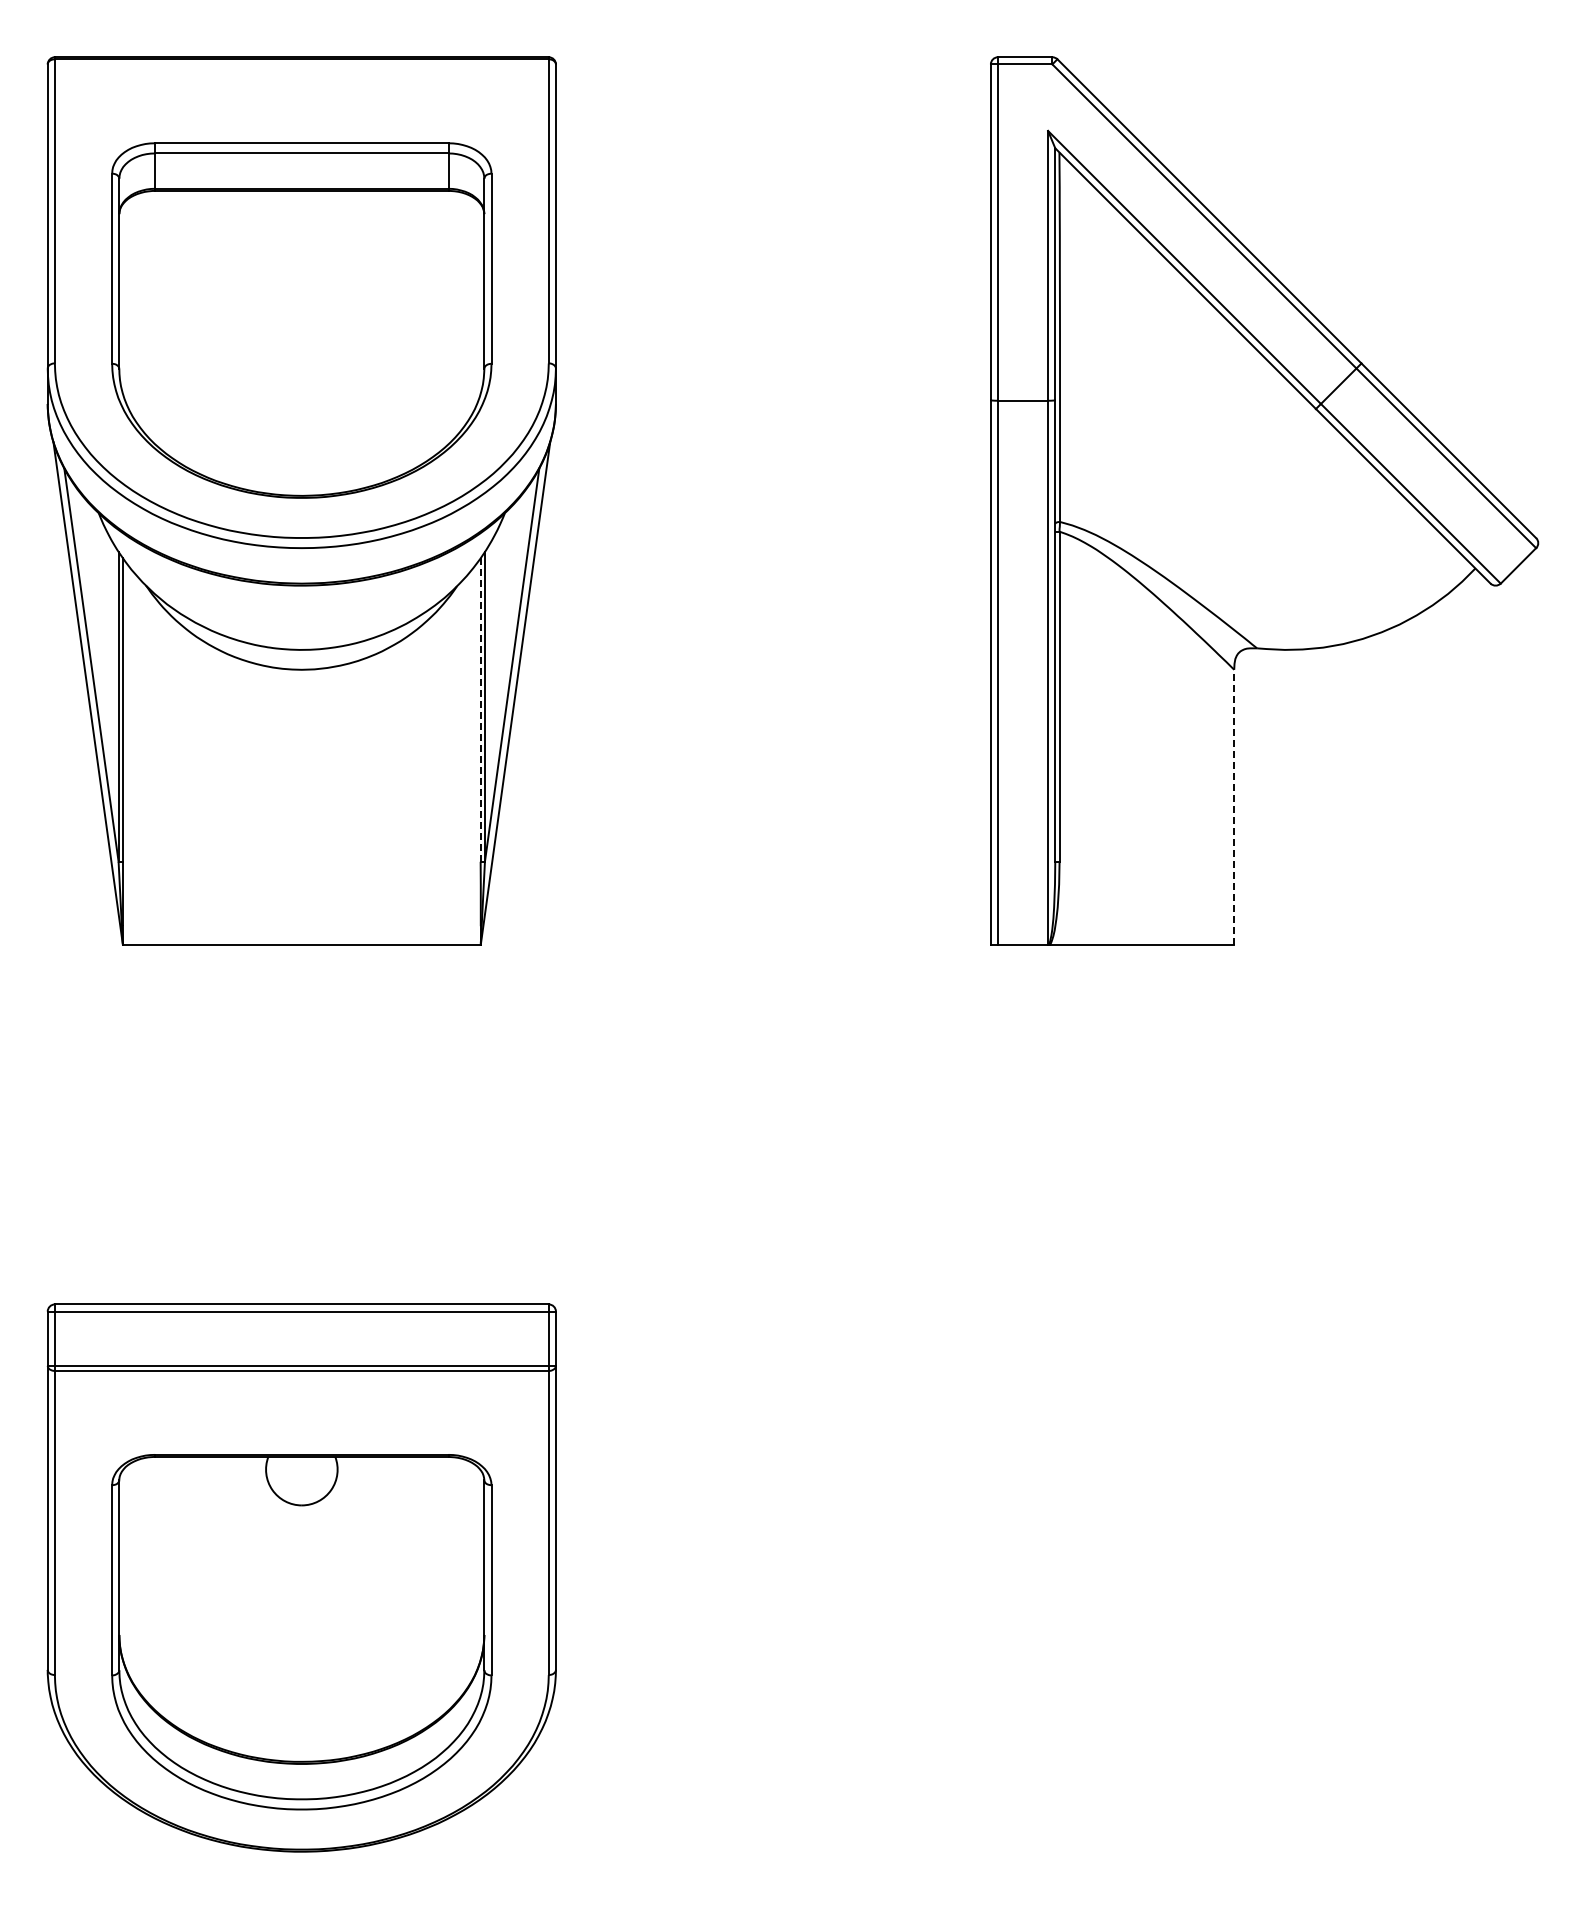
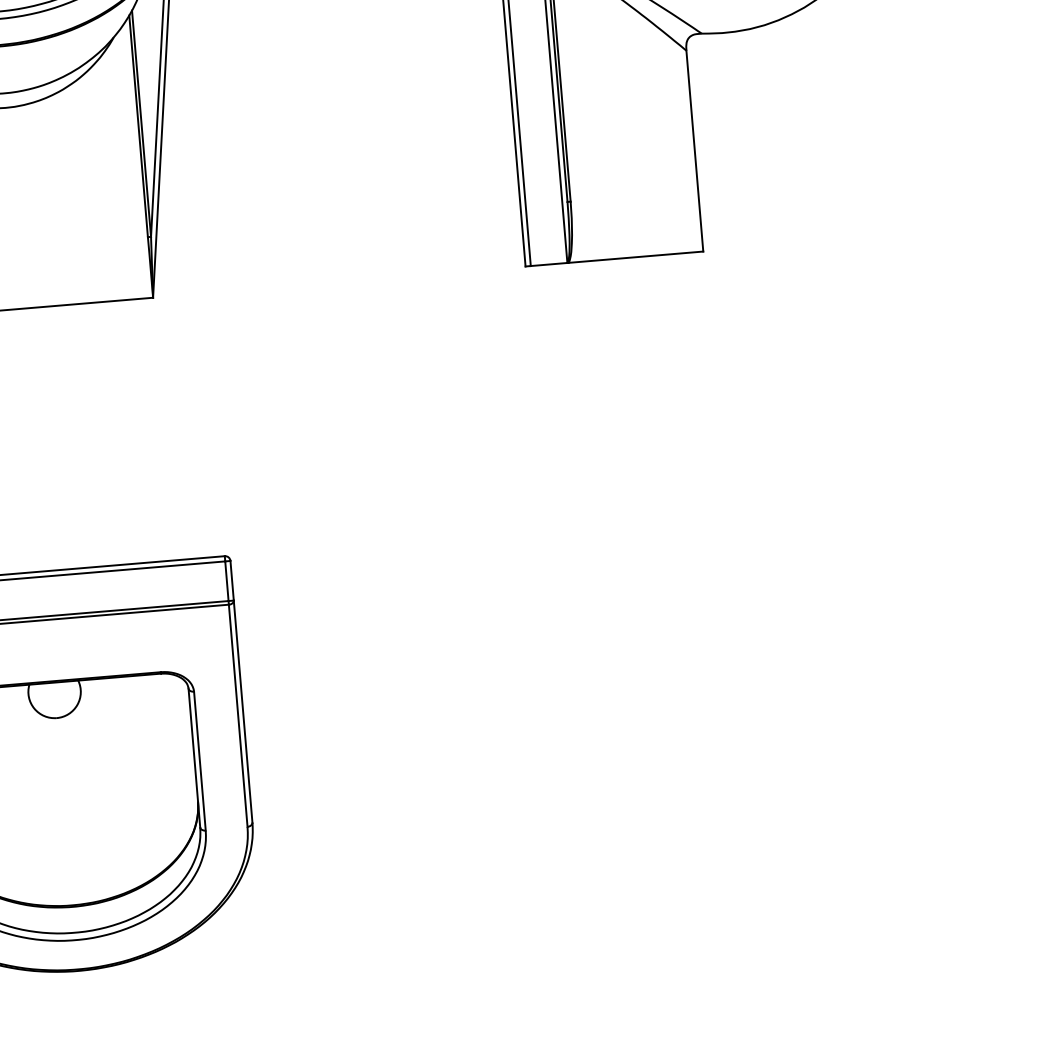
line: (480, 710) -> (138, 126), dashed -> solid
line: (1234, 807) -> (695, 151), dashed -> solid

